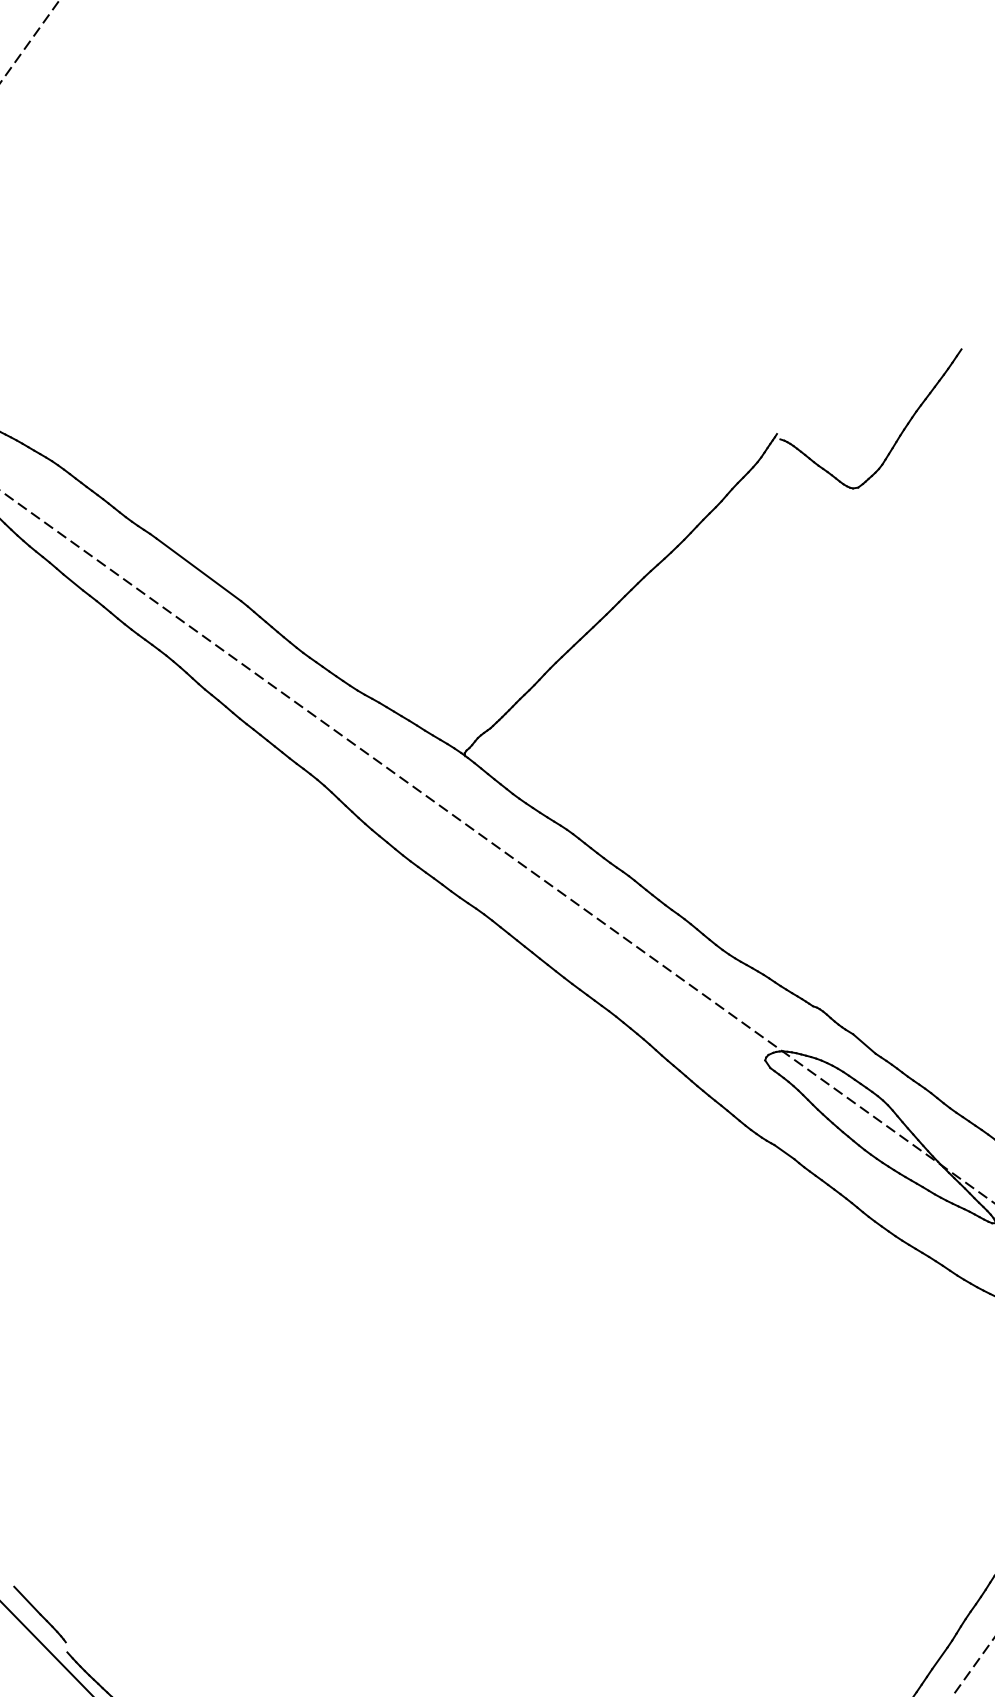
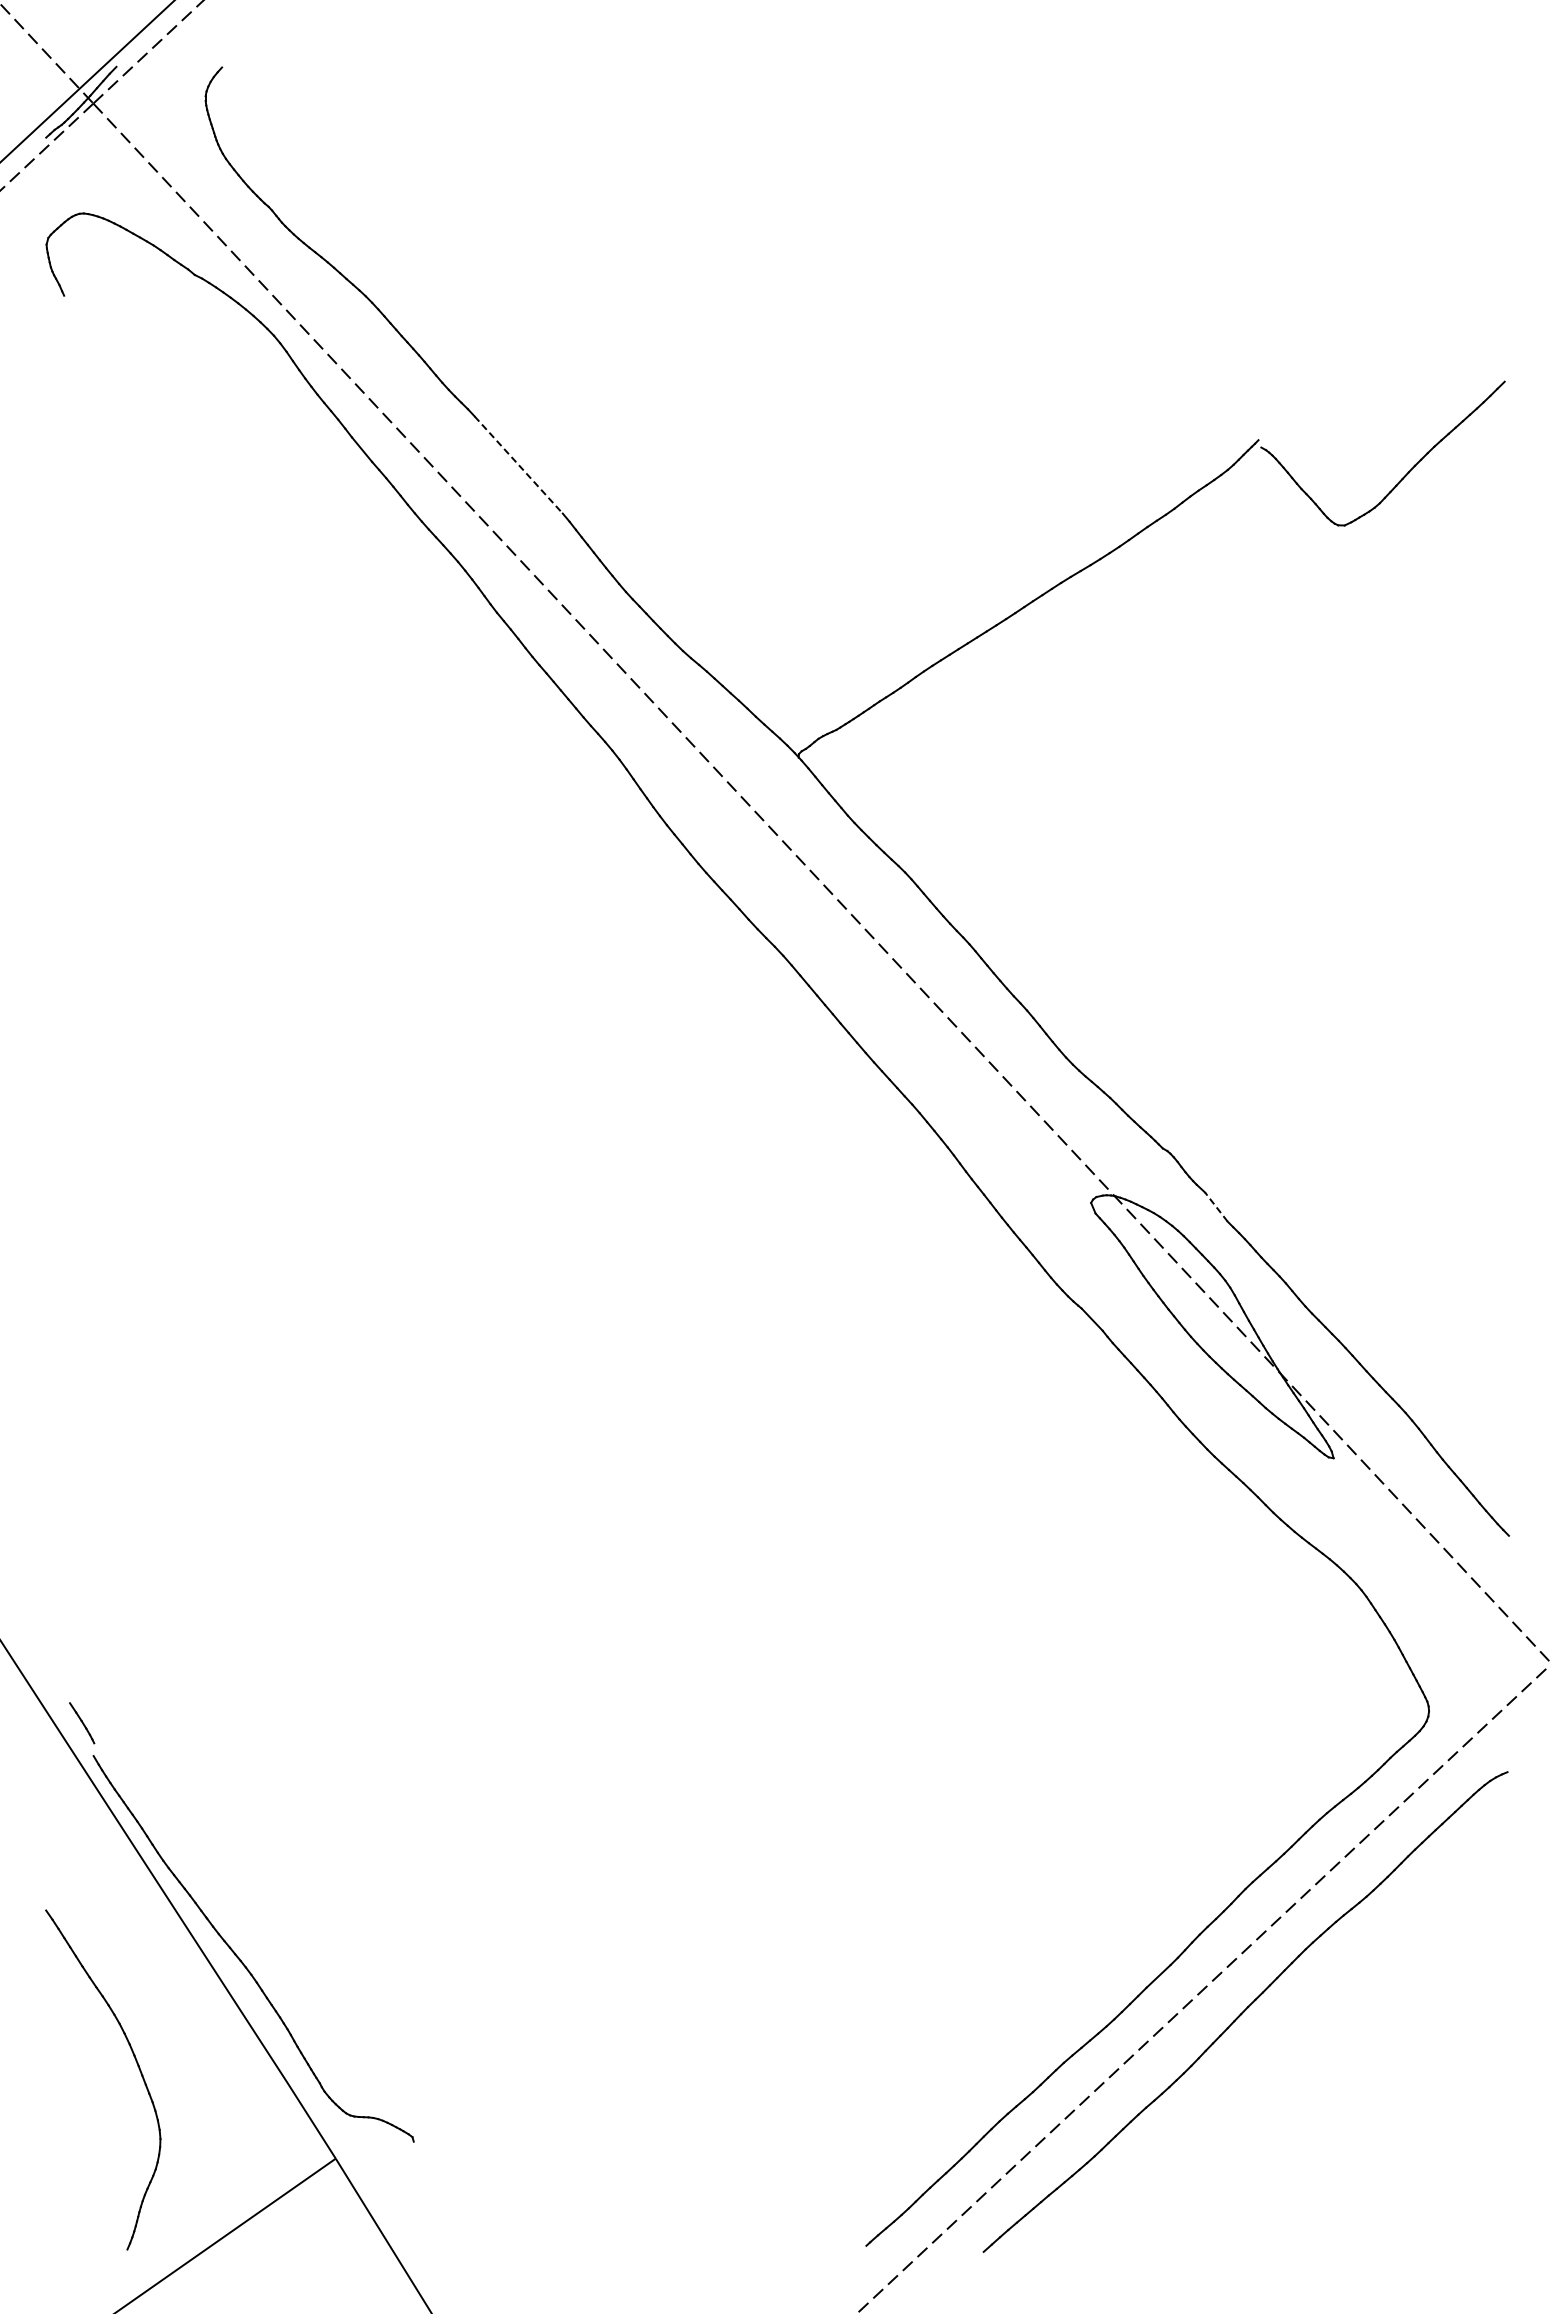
line: (198, 569) -> (518, 464), solid -> dashed
line: (864, 1043) -> (1216, 1206), solid -> dashed
line: (27, 1600) -> (57, 1682), removed

